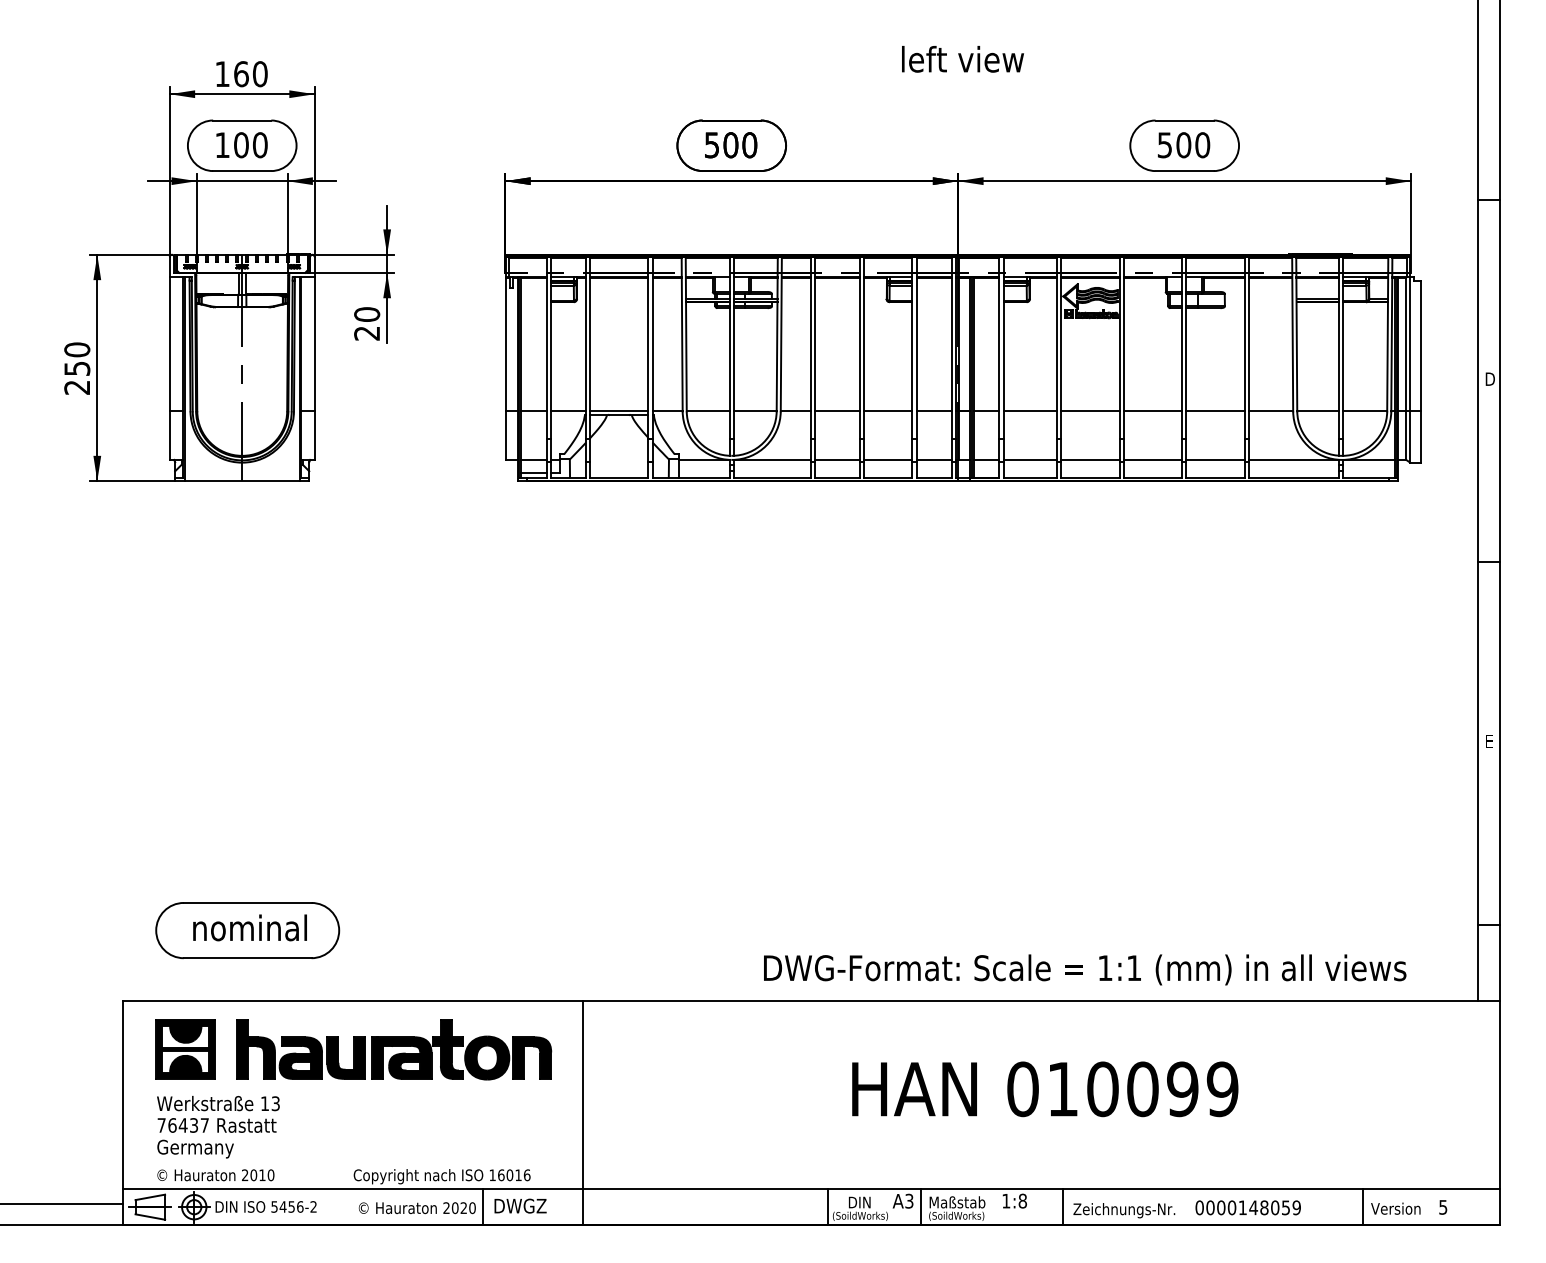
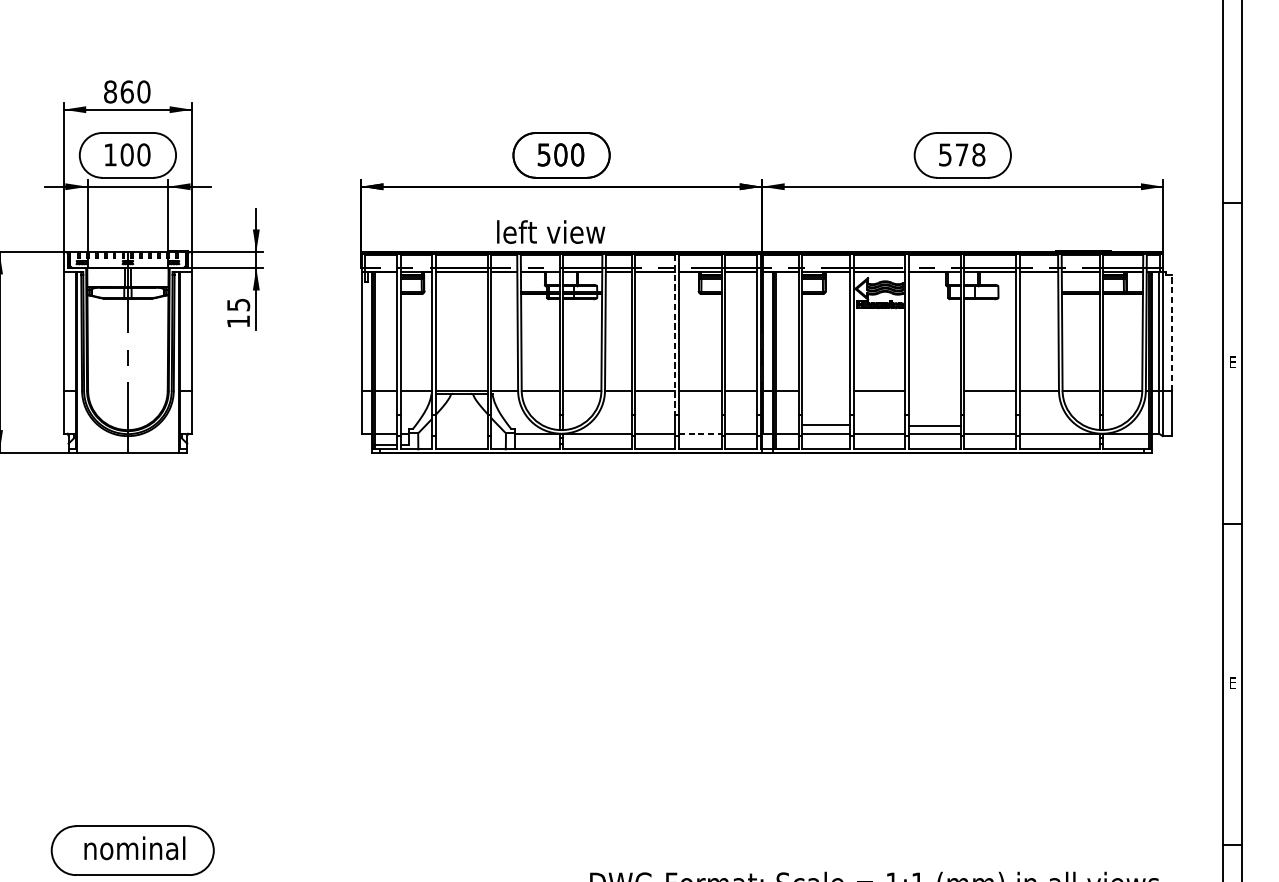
text: (962, 59) -> (550, 232), moved
text: (222, 74) -> (110, 92), 160 -> 860
text: (1193, 145) -> (970, 155), 500 -> 578
text: (367, 323) -> (238, 312), 20 -> 15
line: (1421, 345) -> (1172, 332), solid -> dashed
line: (859, 348) -> (674, 335), solid -> dashed
text: (1489, 378) -> (1232, 361), D -> E
line: (1030, 411) -> (826, 425), moved
line: (1152, 411) -> (934, 426), moved
line: (888, 459) -> (700, 433), solid -> dashed

